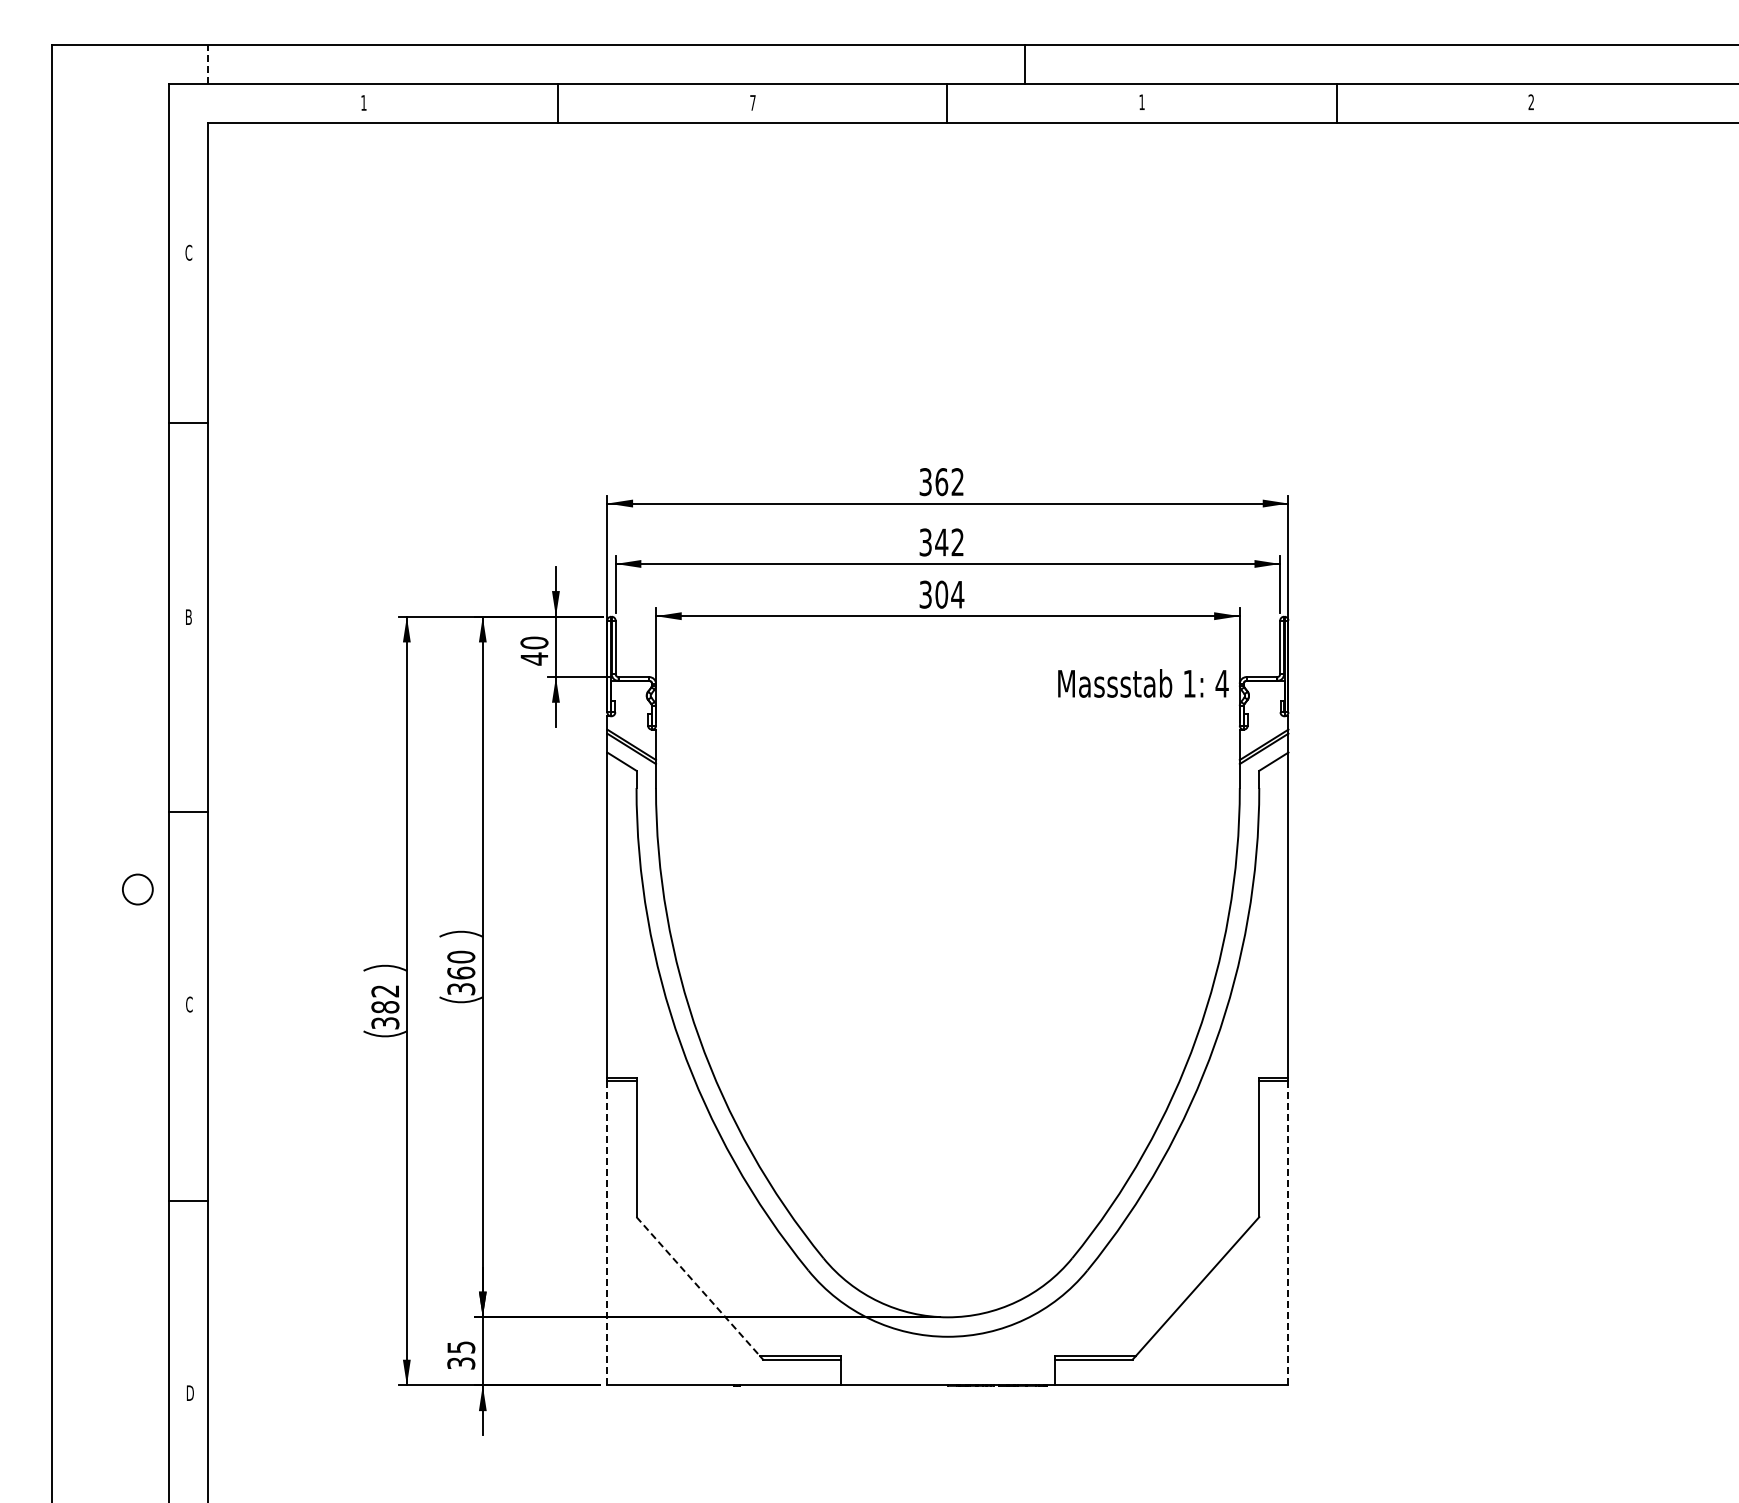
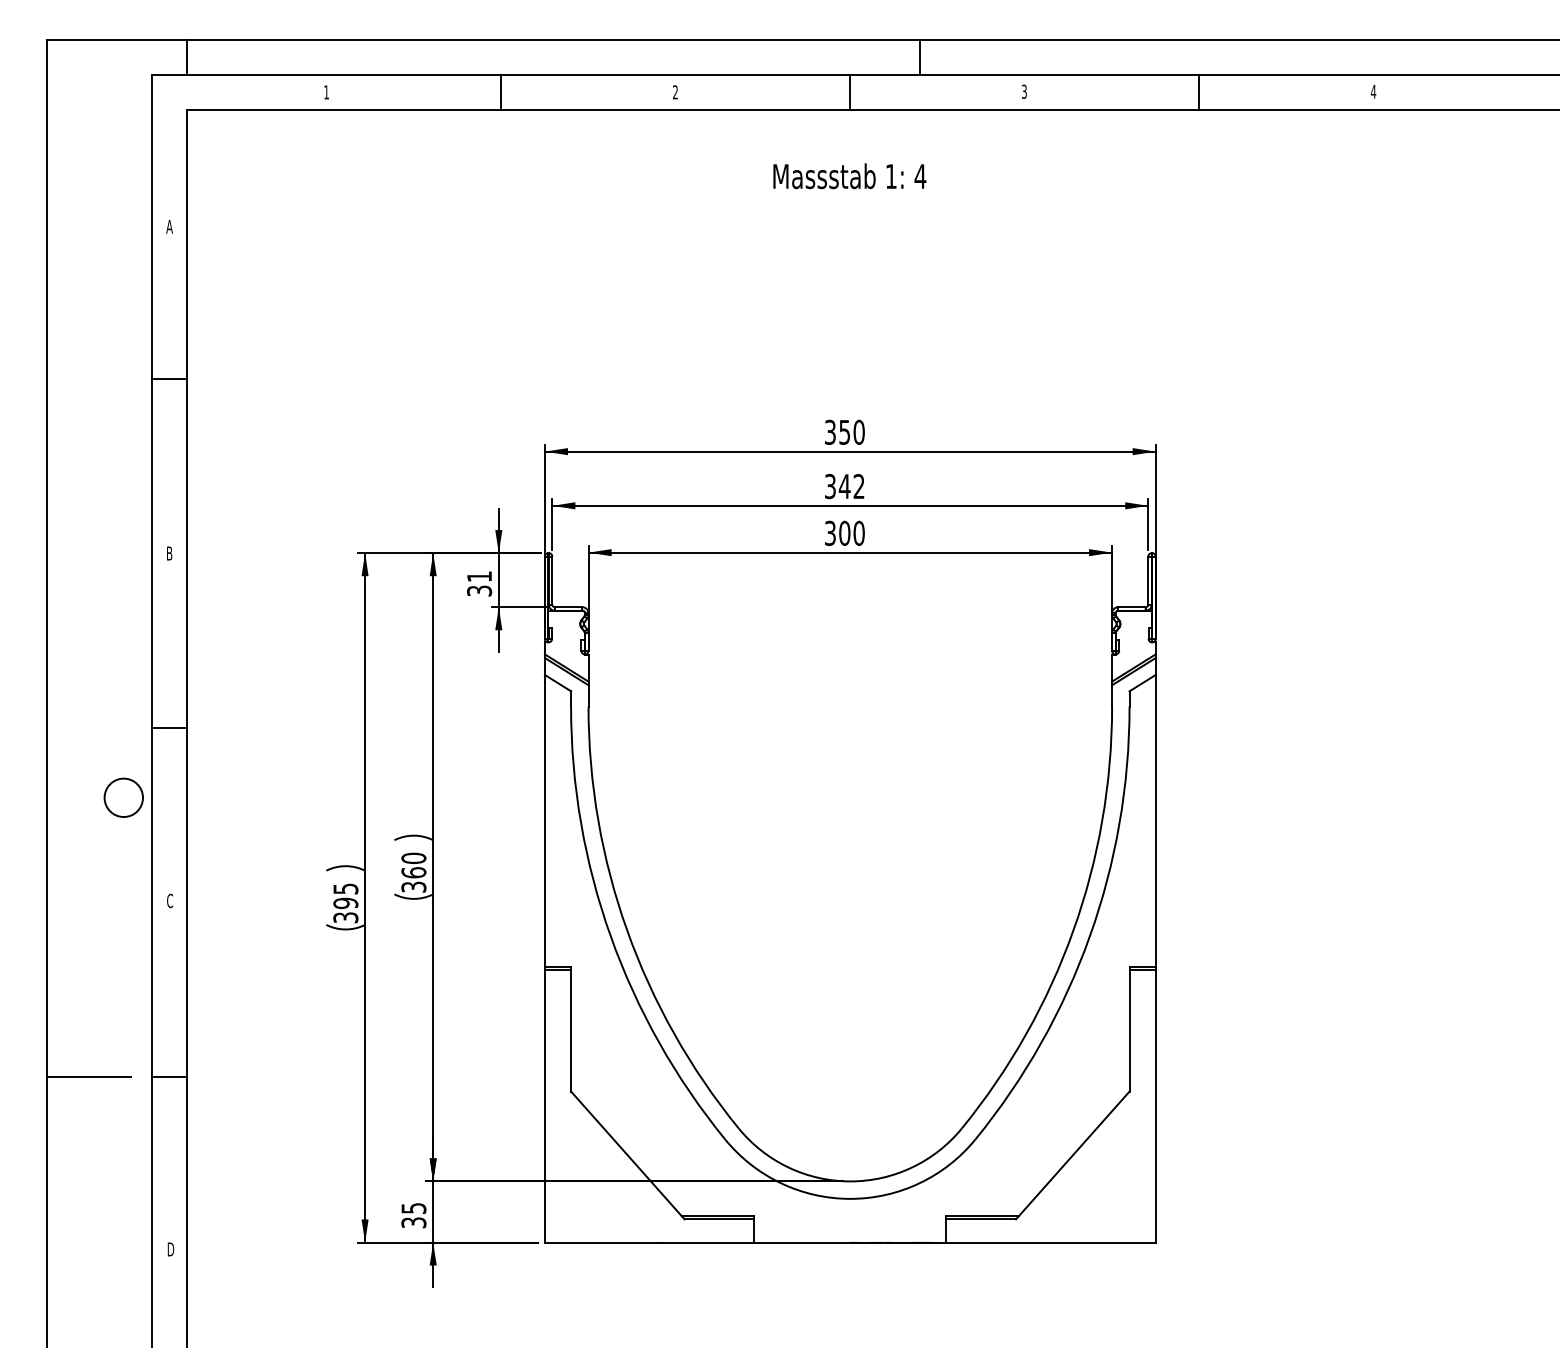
line: (207, 63) -> (186, 57), dashed -> solid
text: (752, 102) -> (675, 91), 7 -> 2
text: (1141, 102) -> (1023, 91), 1 -> 3
text: (1531, 102) -> (1373, 91), 2 -> 4
text: (188, 252) -> (169, 226), C -> A
text: (949, 482) -> (851, 432), 362 -> 350
text: (957, 594) -> (858, 533), 304 -> 300
text: (534, 650) -> (479, 583), 40 -> 31
text: (1143, 683) -> (849, 176), moved
circle: (137, 889) -> (123, 797), size x1.43
text: (385, 999) -> (345, 896), 382 -> 395
line: (98, 1200) -> (88, 1076), added
line: (1288, 1232) -> (1155, 1105), dashed -> solid
line: (607, 1233) -> (545, 1106), dashed -> solid
line: (698, 1287) -> (626, 1154), dashed -> solid

